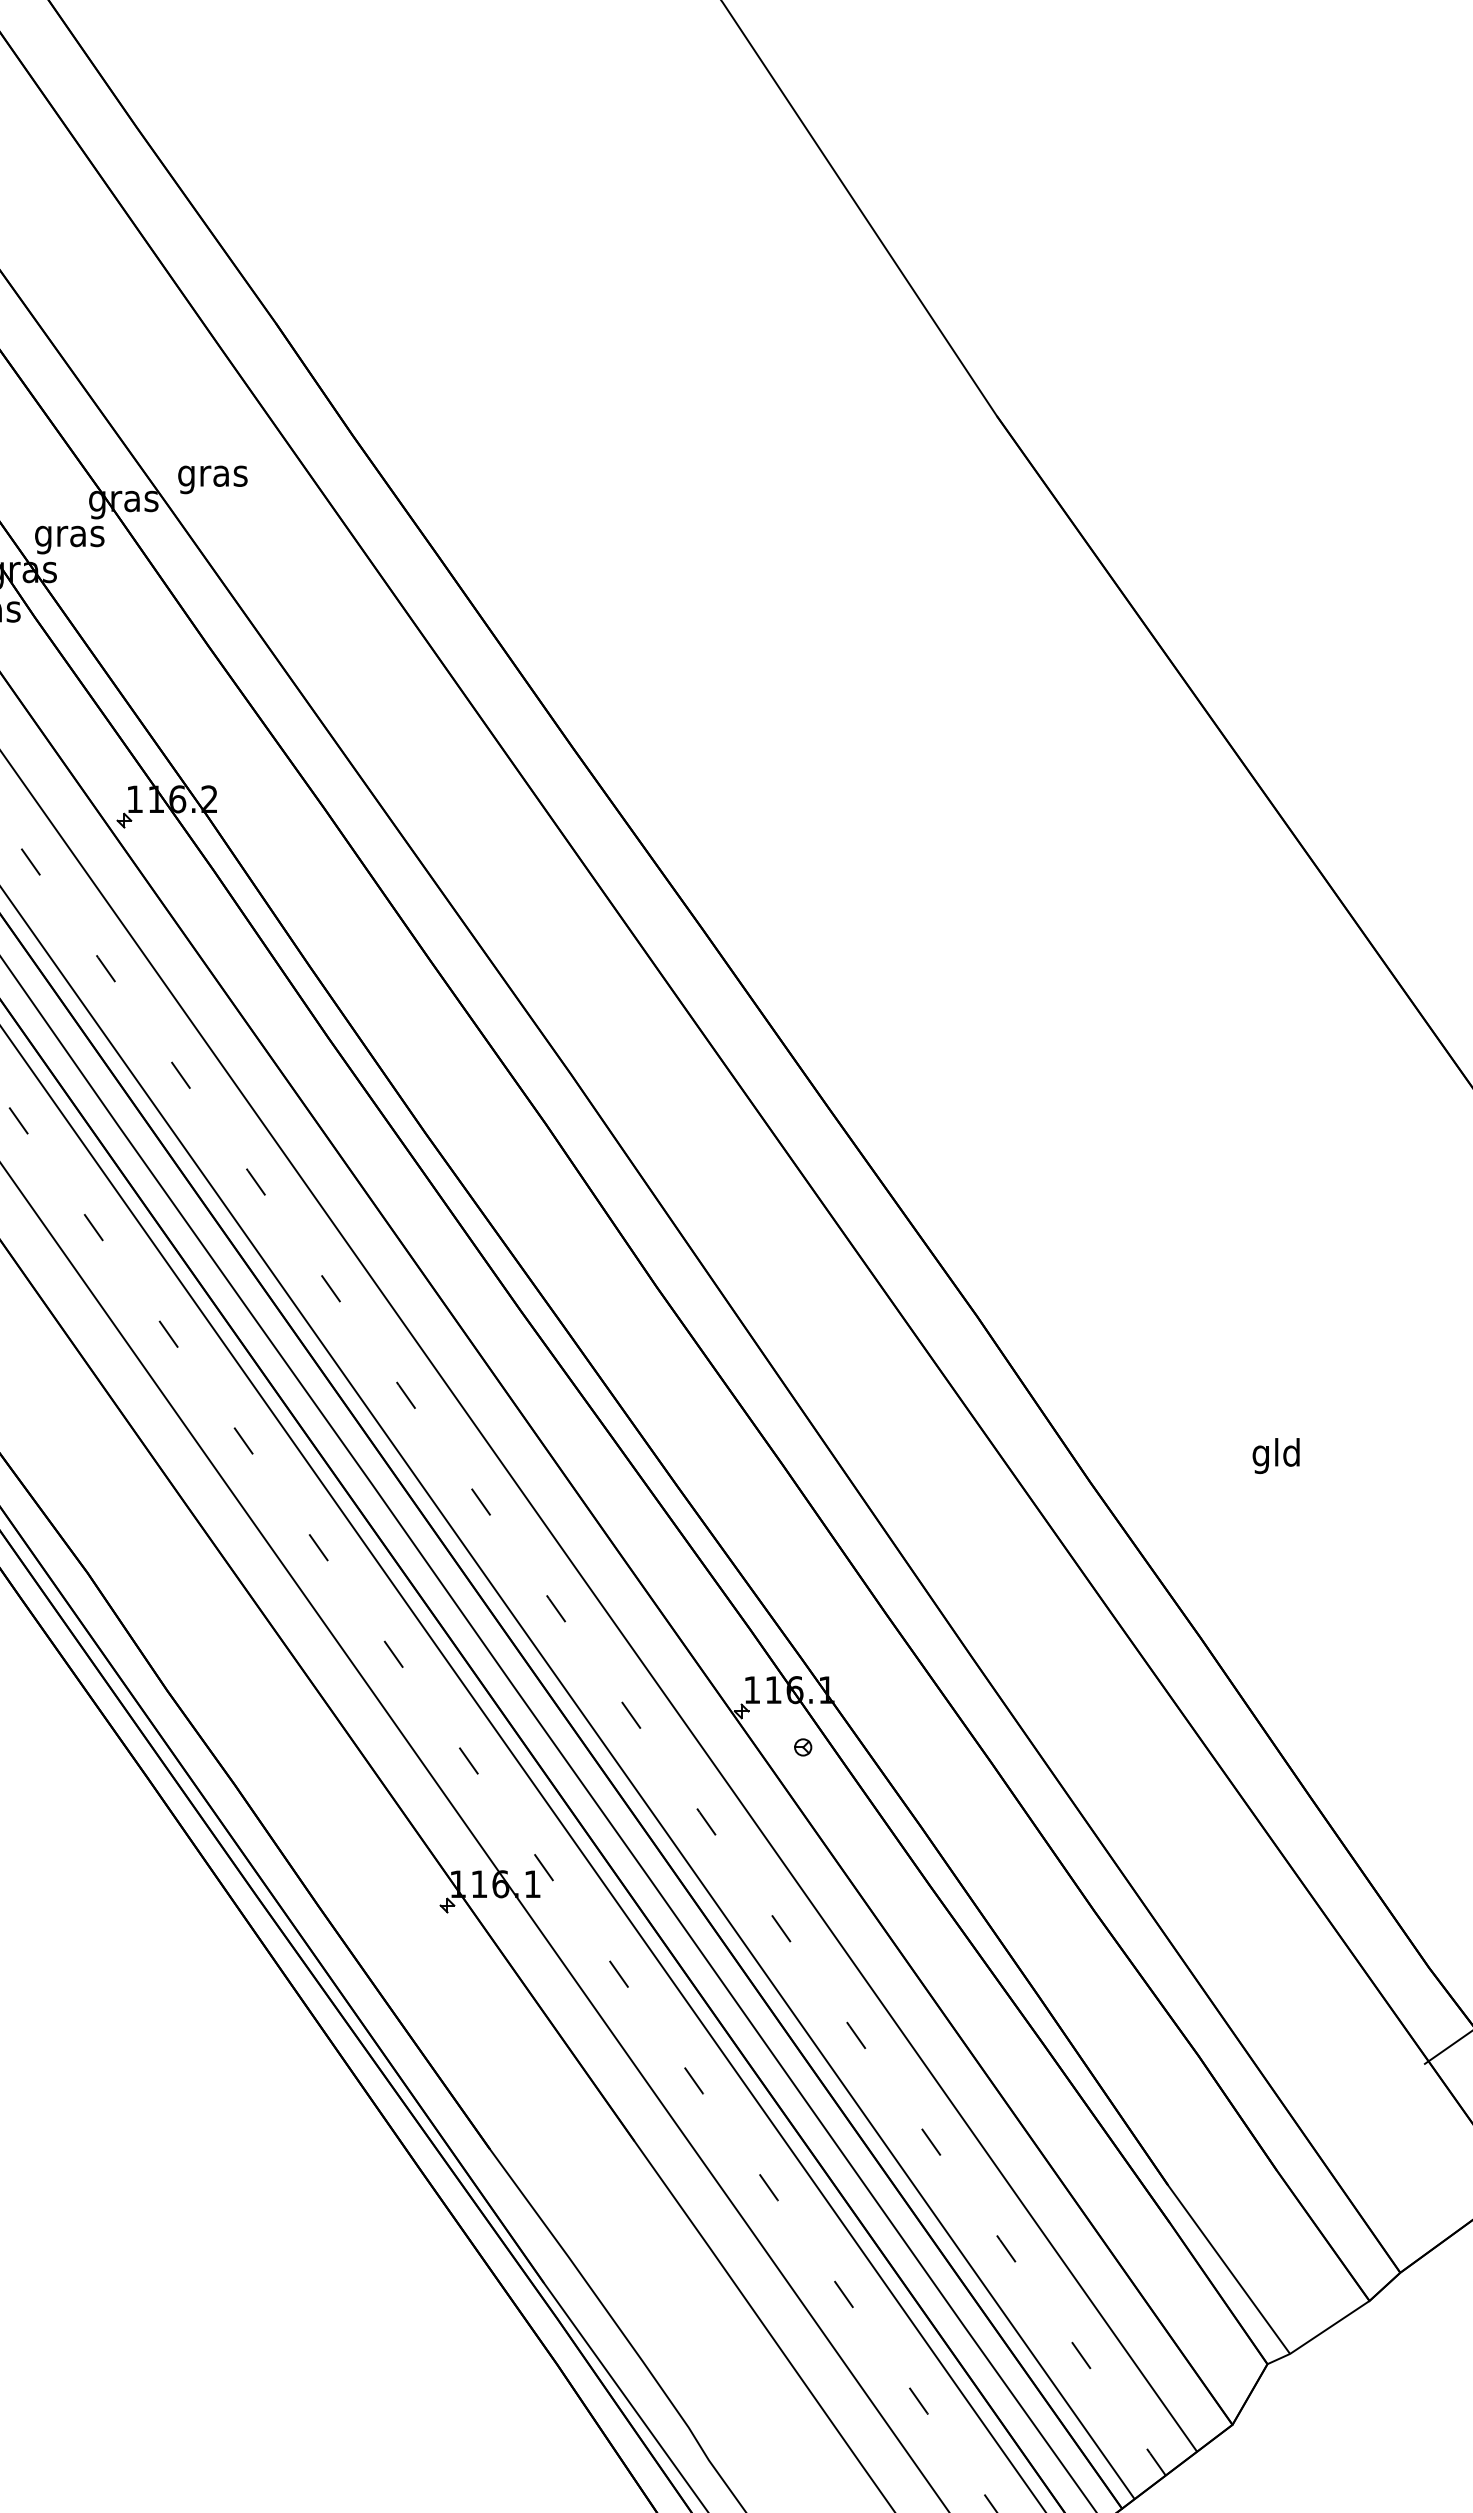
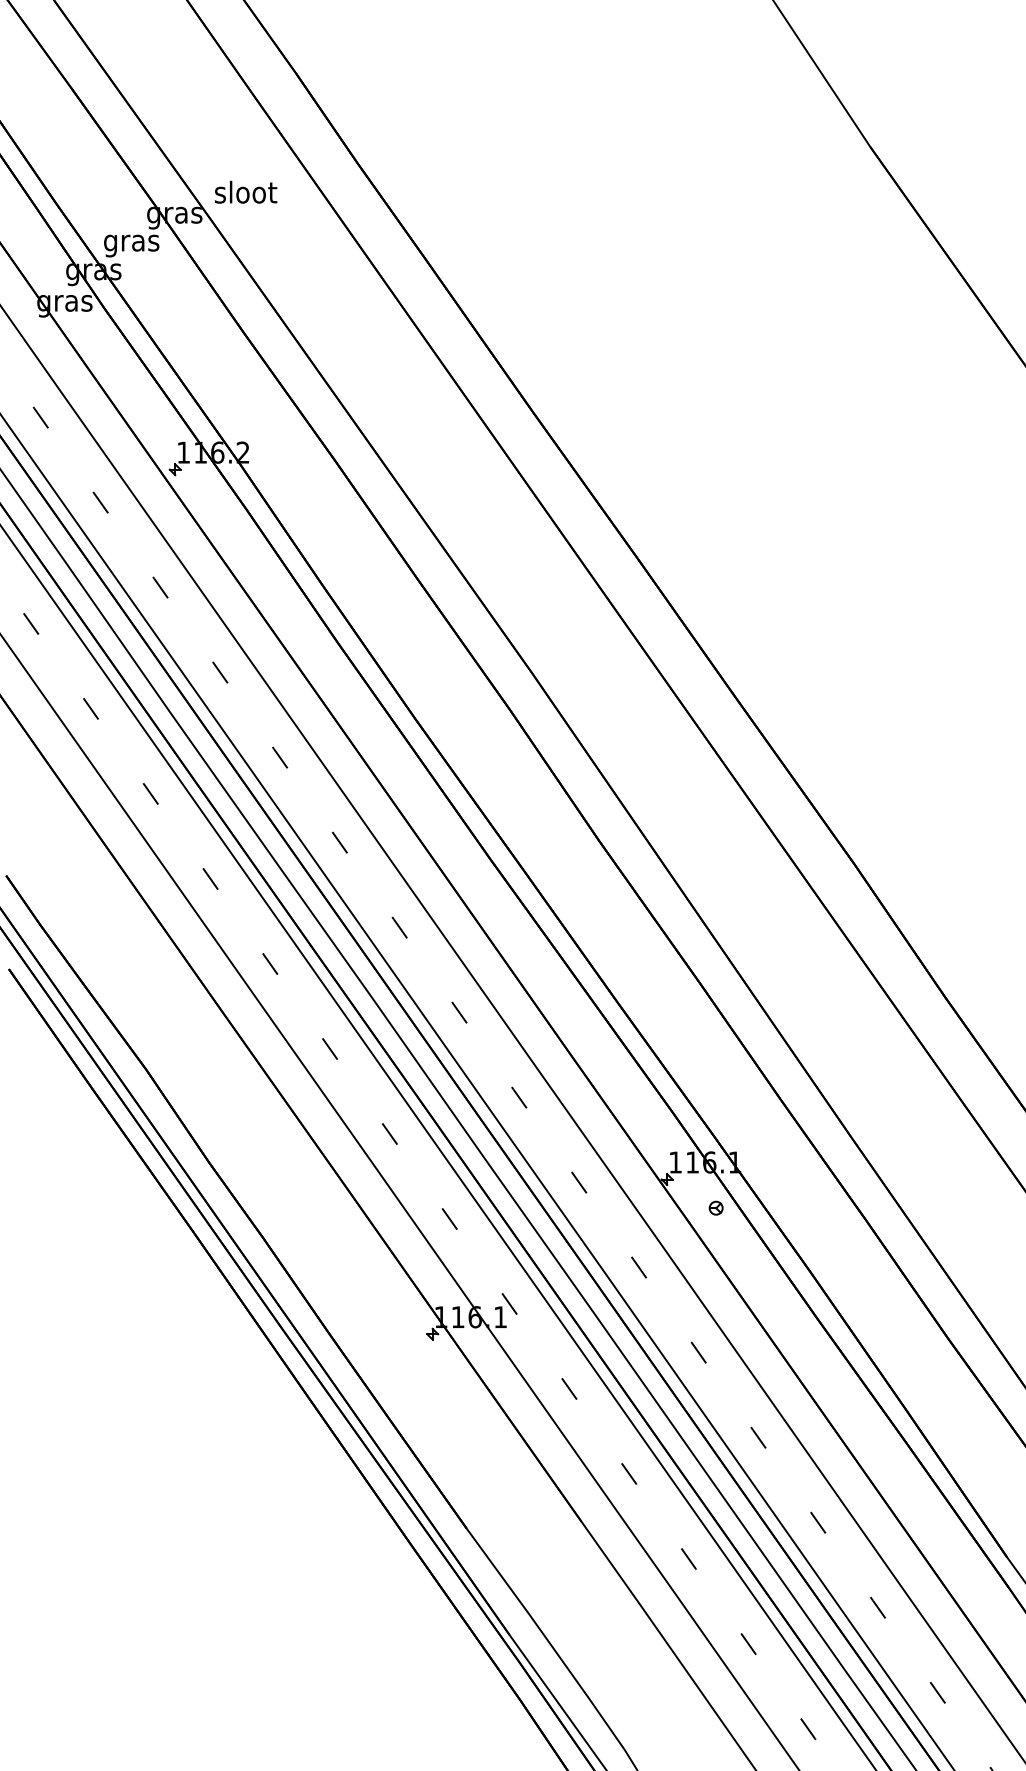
text: (213, 476) -> (246, 195), gras -> sloot

